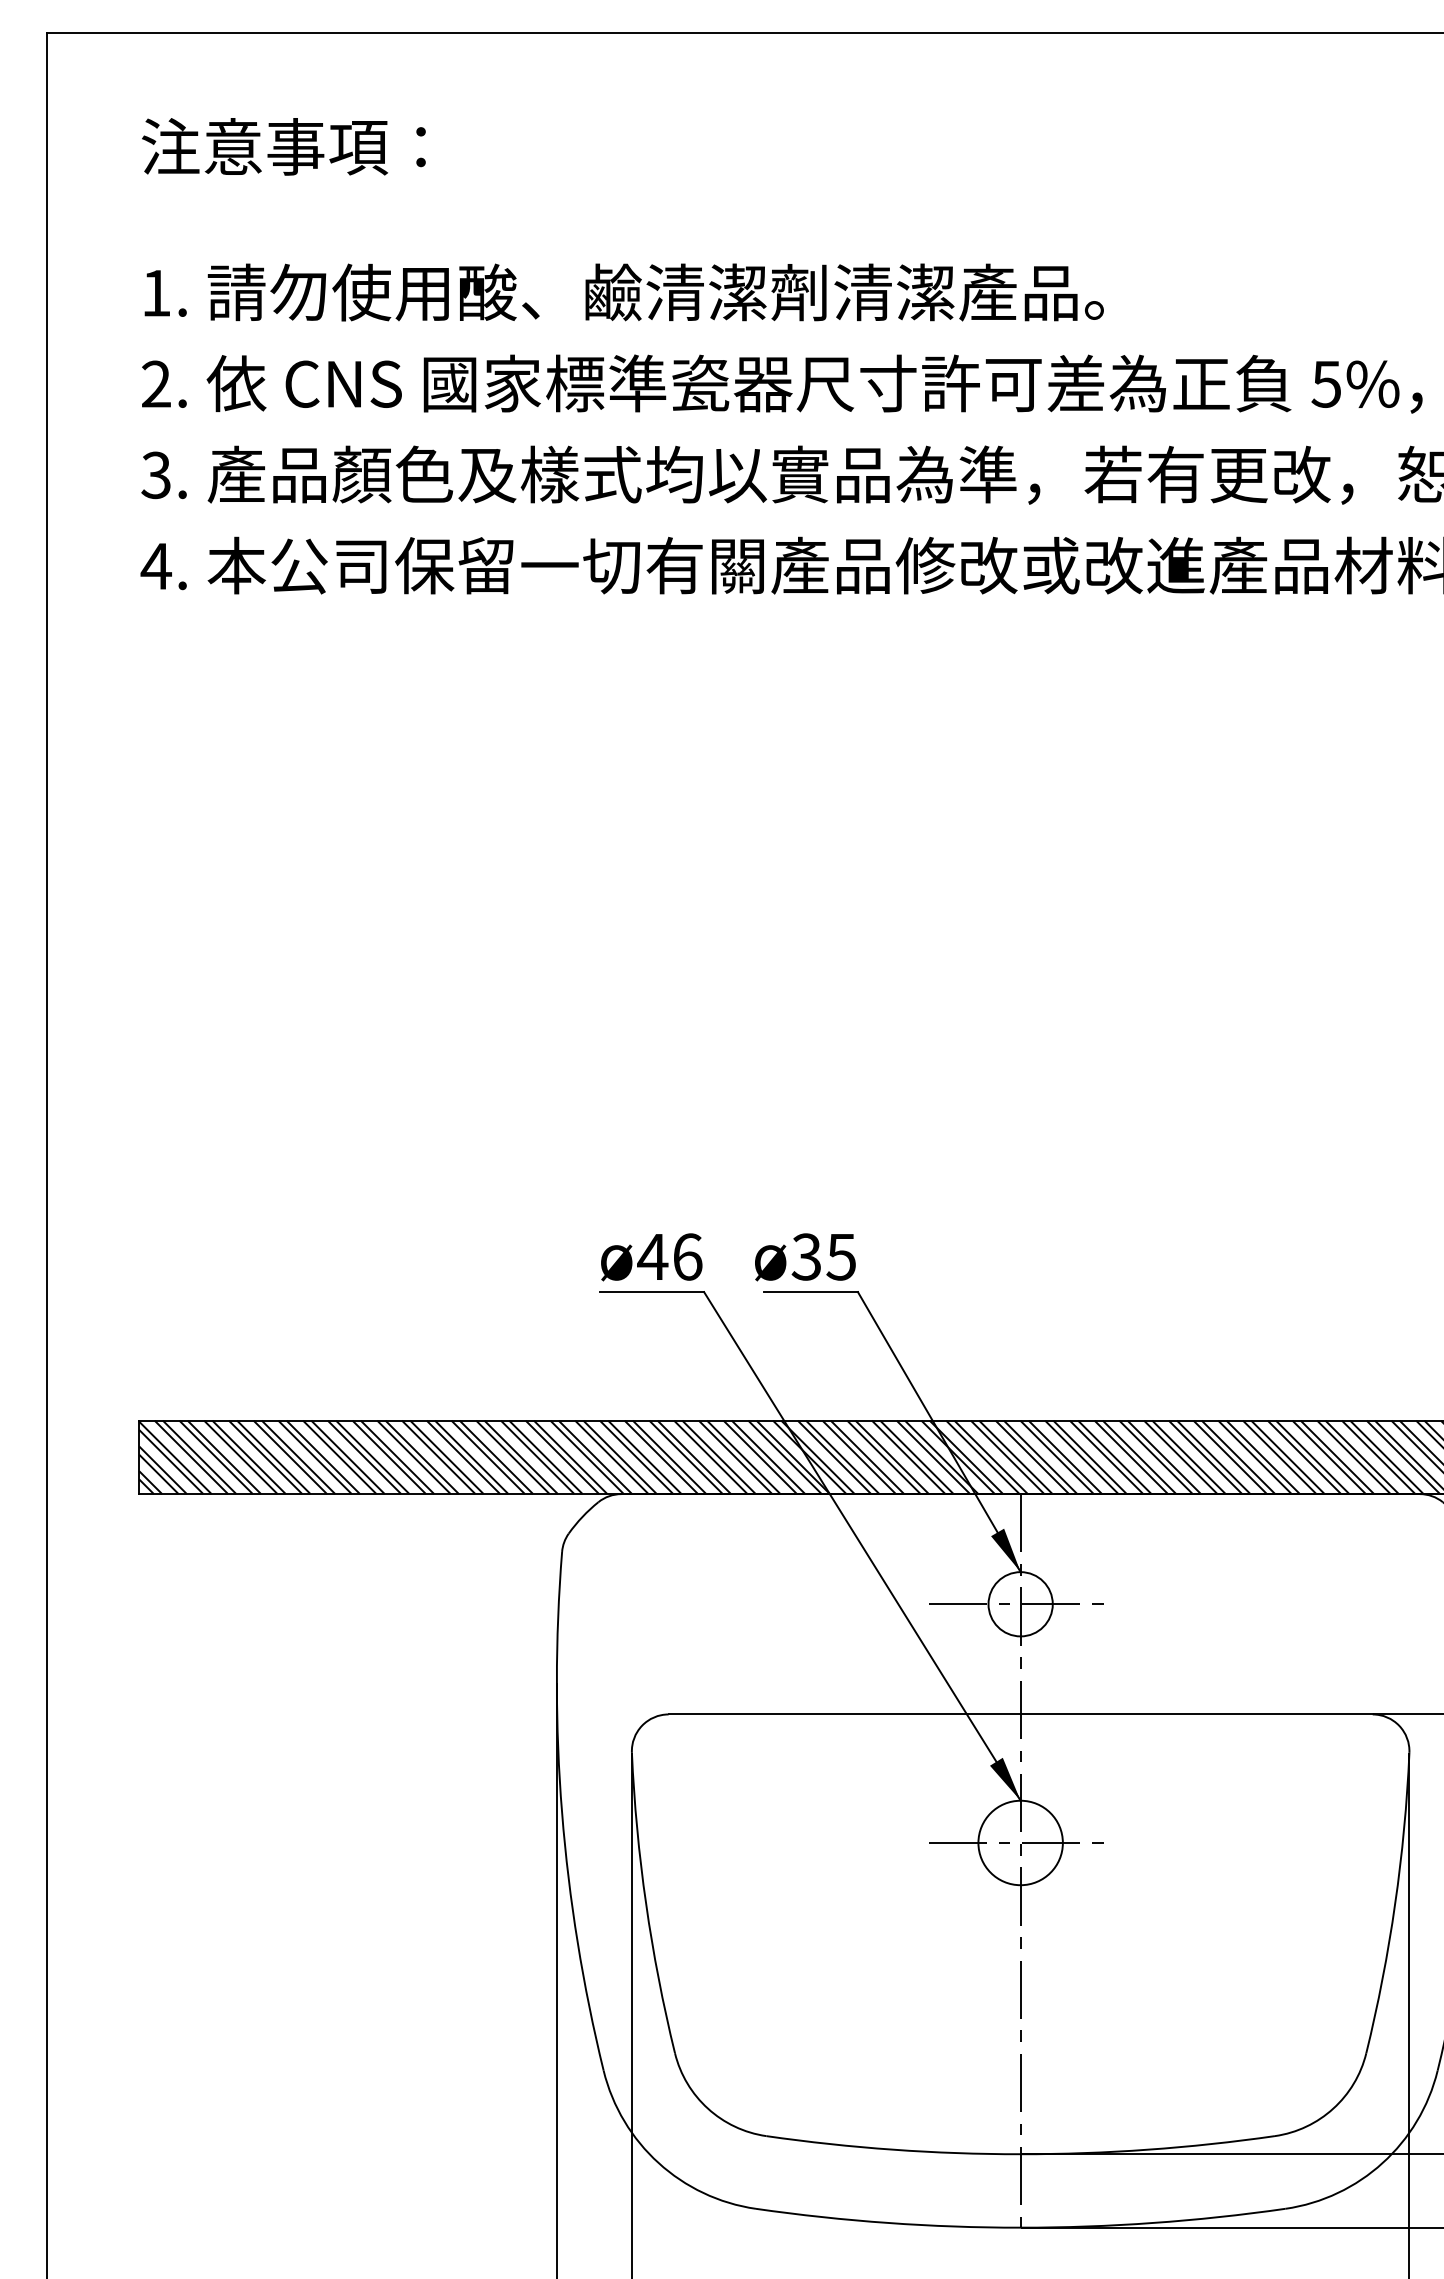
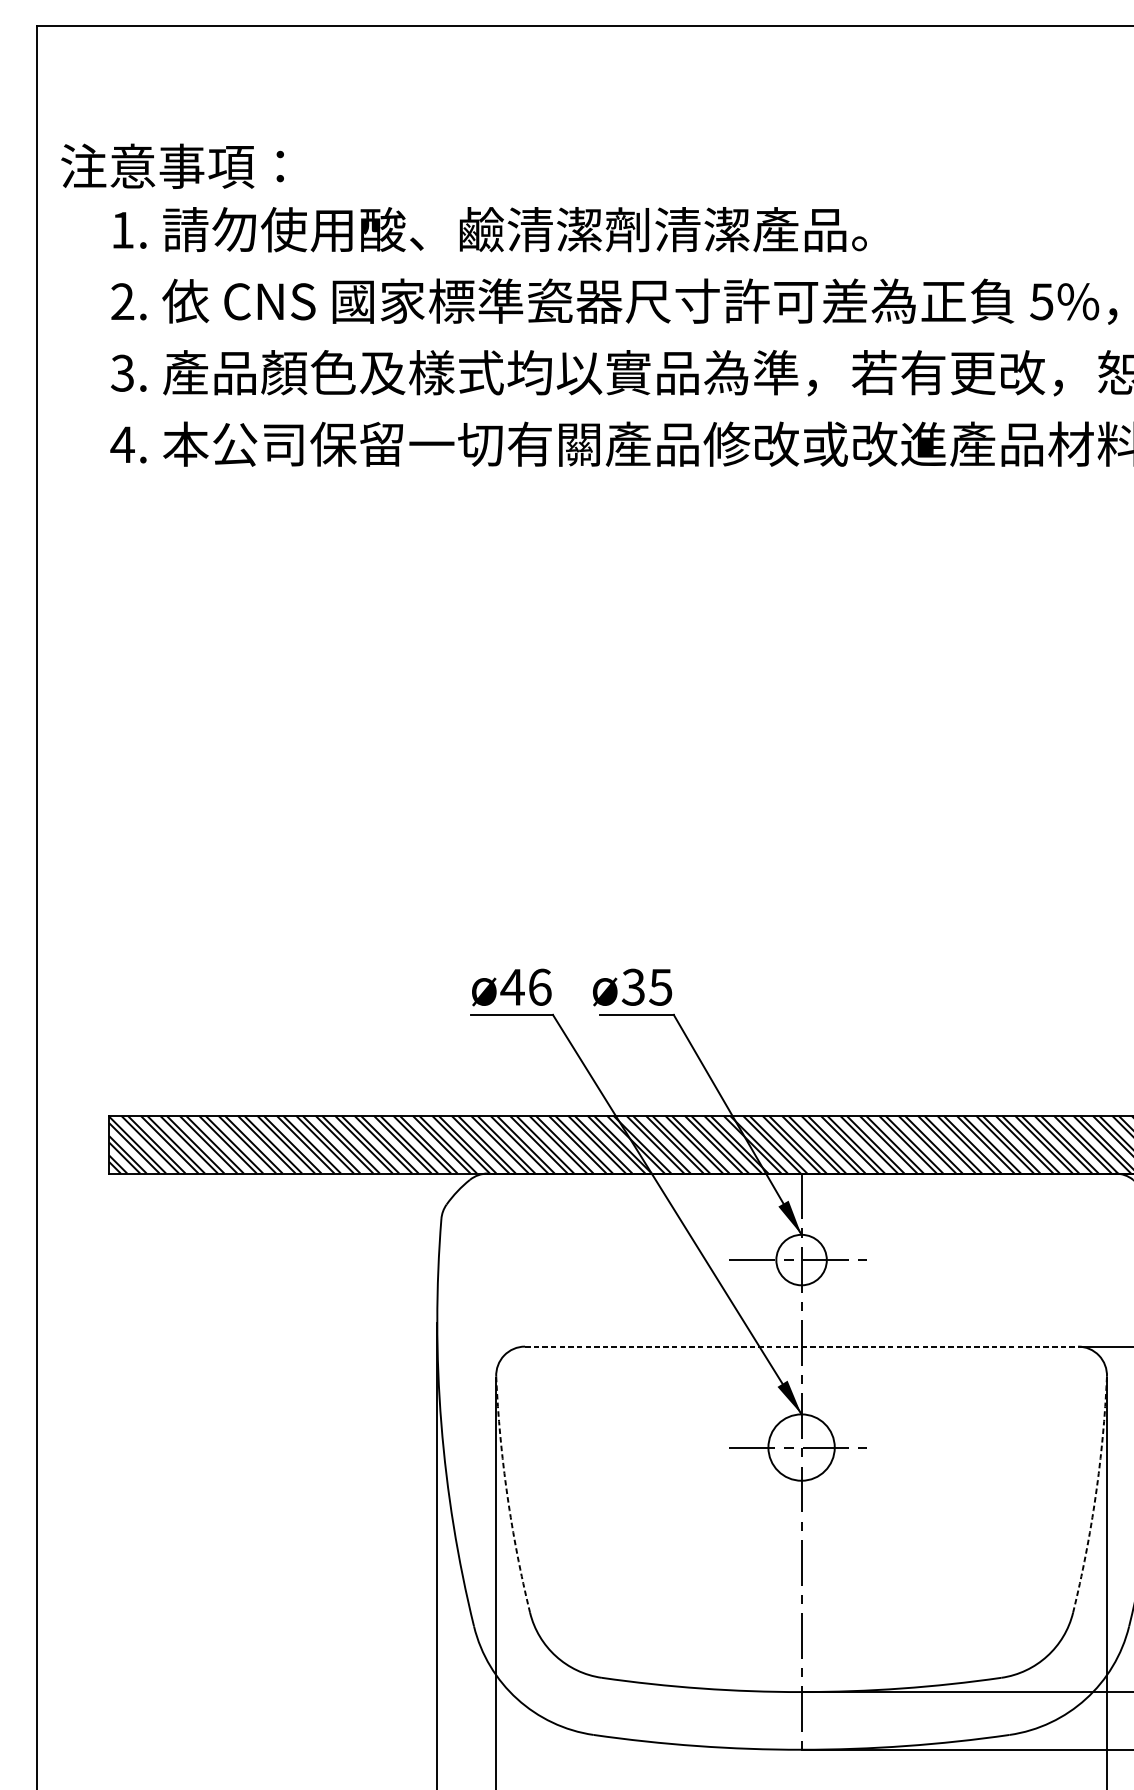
text: (283, 146) -> (172, 166), moved
line: (1021, 1714) -> (802, 1346), solid -> dashed
arc: (646, 1904) -> (507, 1495), solid -> dashed
arc: (1395, 1904) -> (1096, 1495), solid -> dashed

